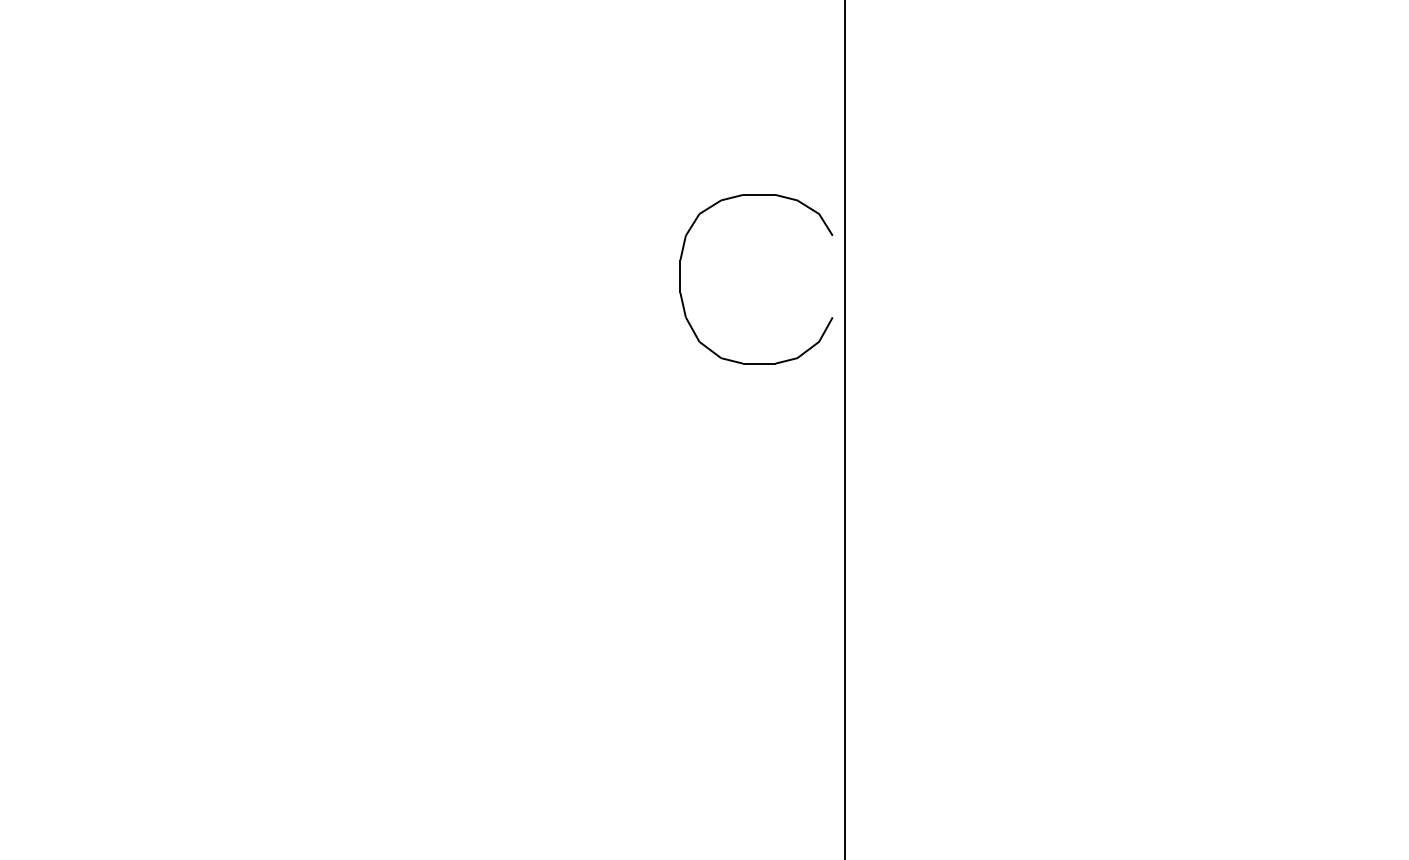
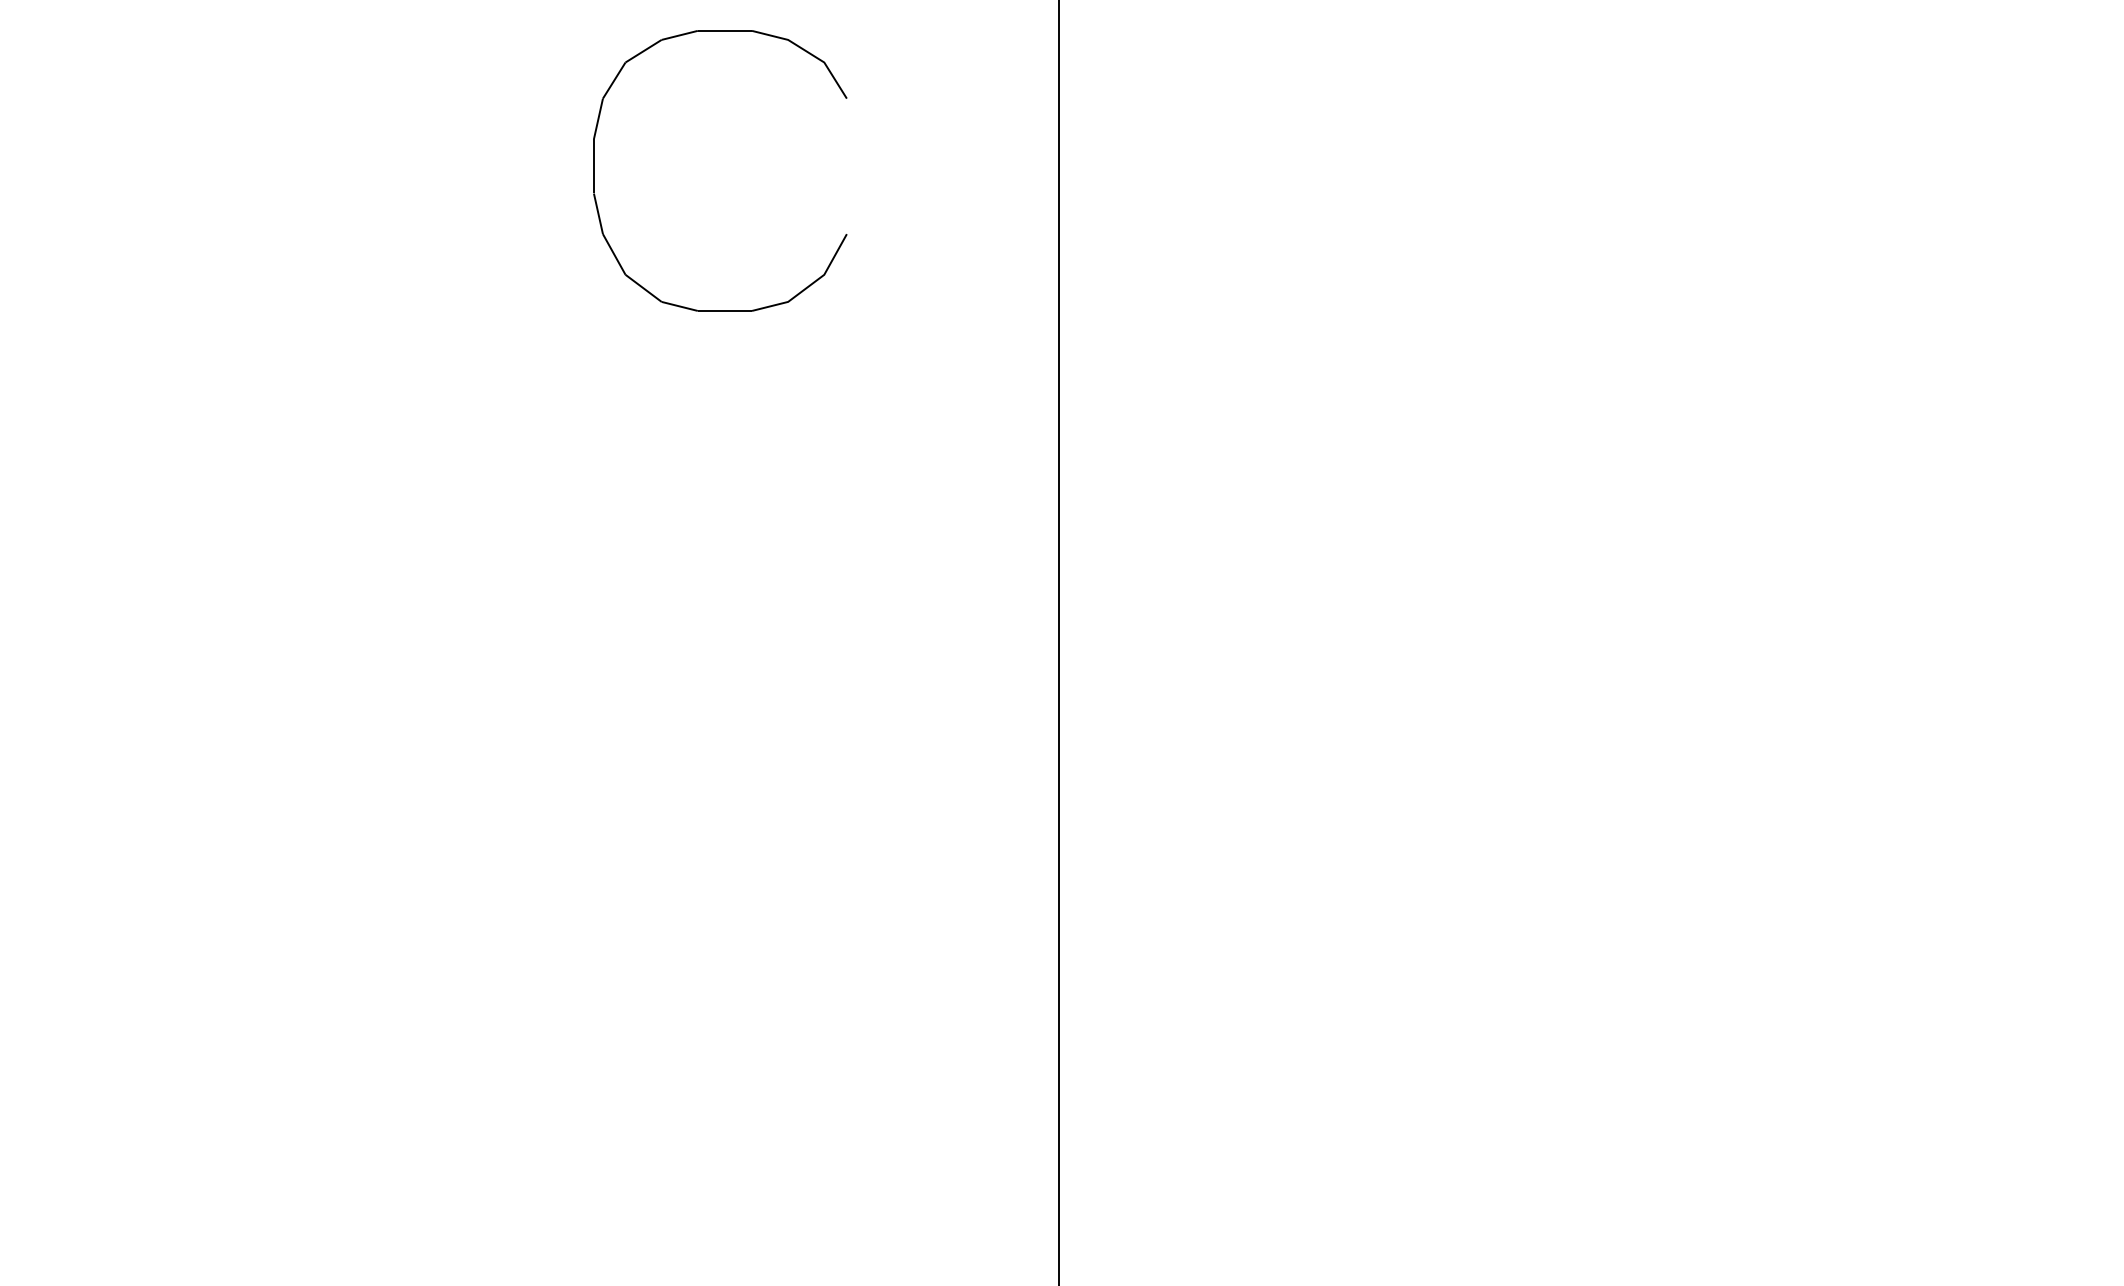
part: (682, 296) -> (597, 199), moved

